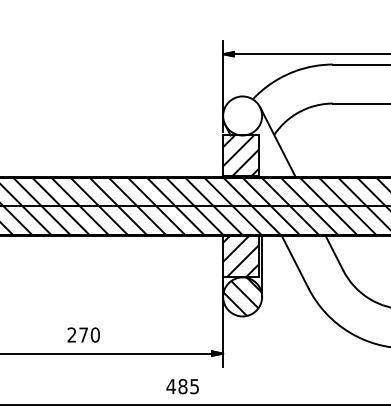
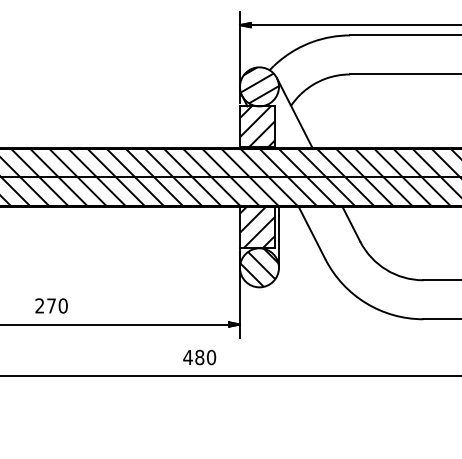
hatch: (242, 114) -> (259, 85), added
text: (83, 334) -> (51, 305), moved
text: (194, 386) -> (211, 357), 485 -> 480

